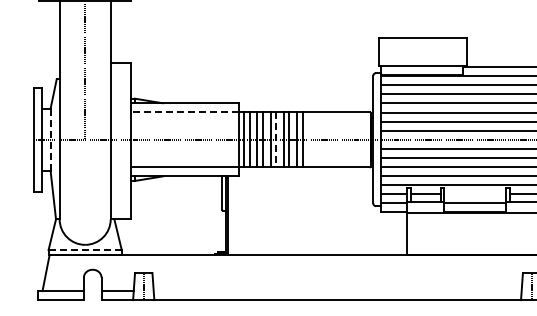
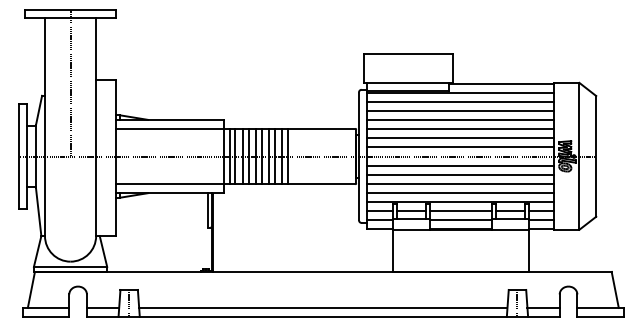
line: (184, 111) -> (169, 128), dashed -> solid
line: (275, 139) -> (261, 156), dashed -> solid
line: (50, 140) -> (35, 157), dashed -> solid
line: (474, 193) -> (460, 210), added
line: (85, 249) -> (70, 266), dashed -> solid
line: (337, 290) -> (323, 307), added

